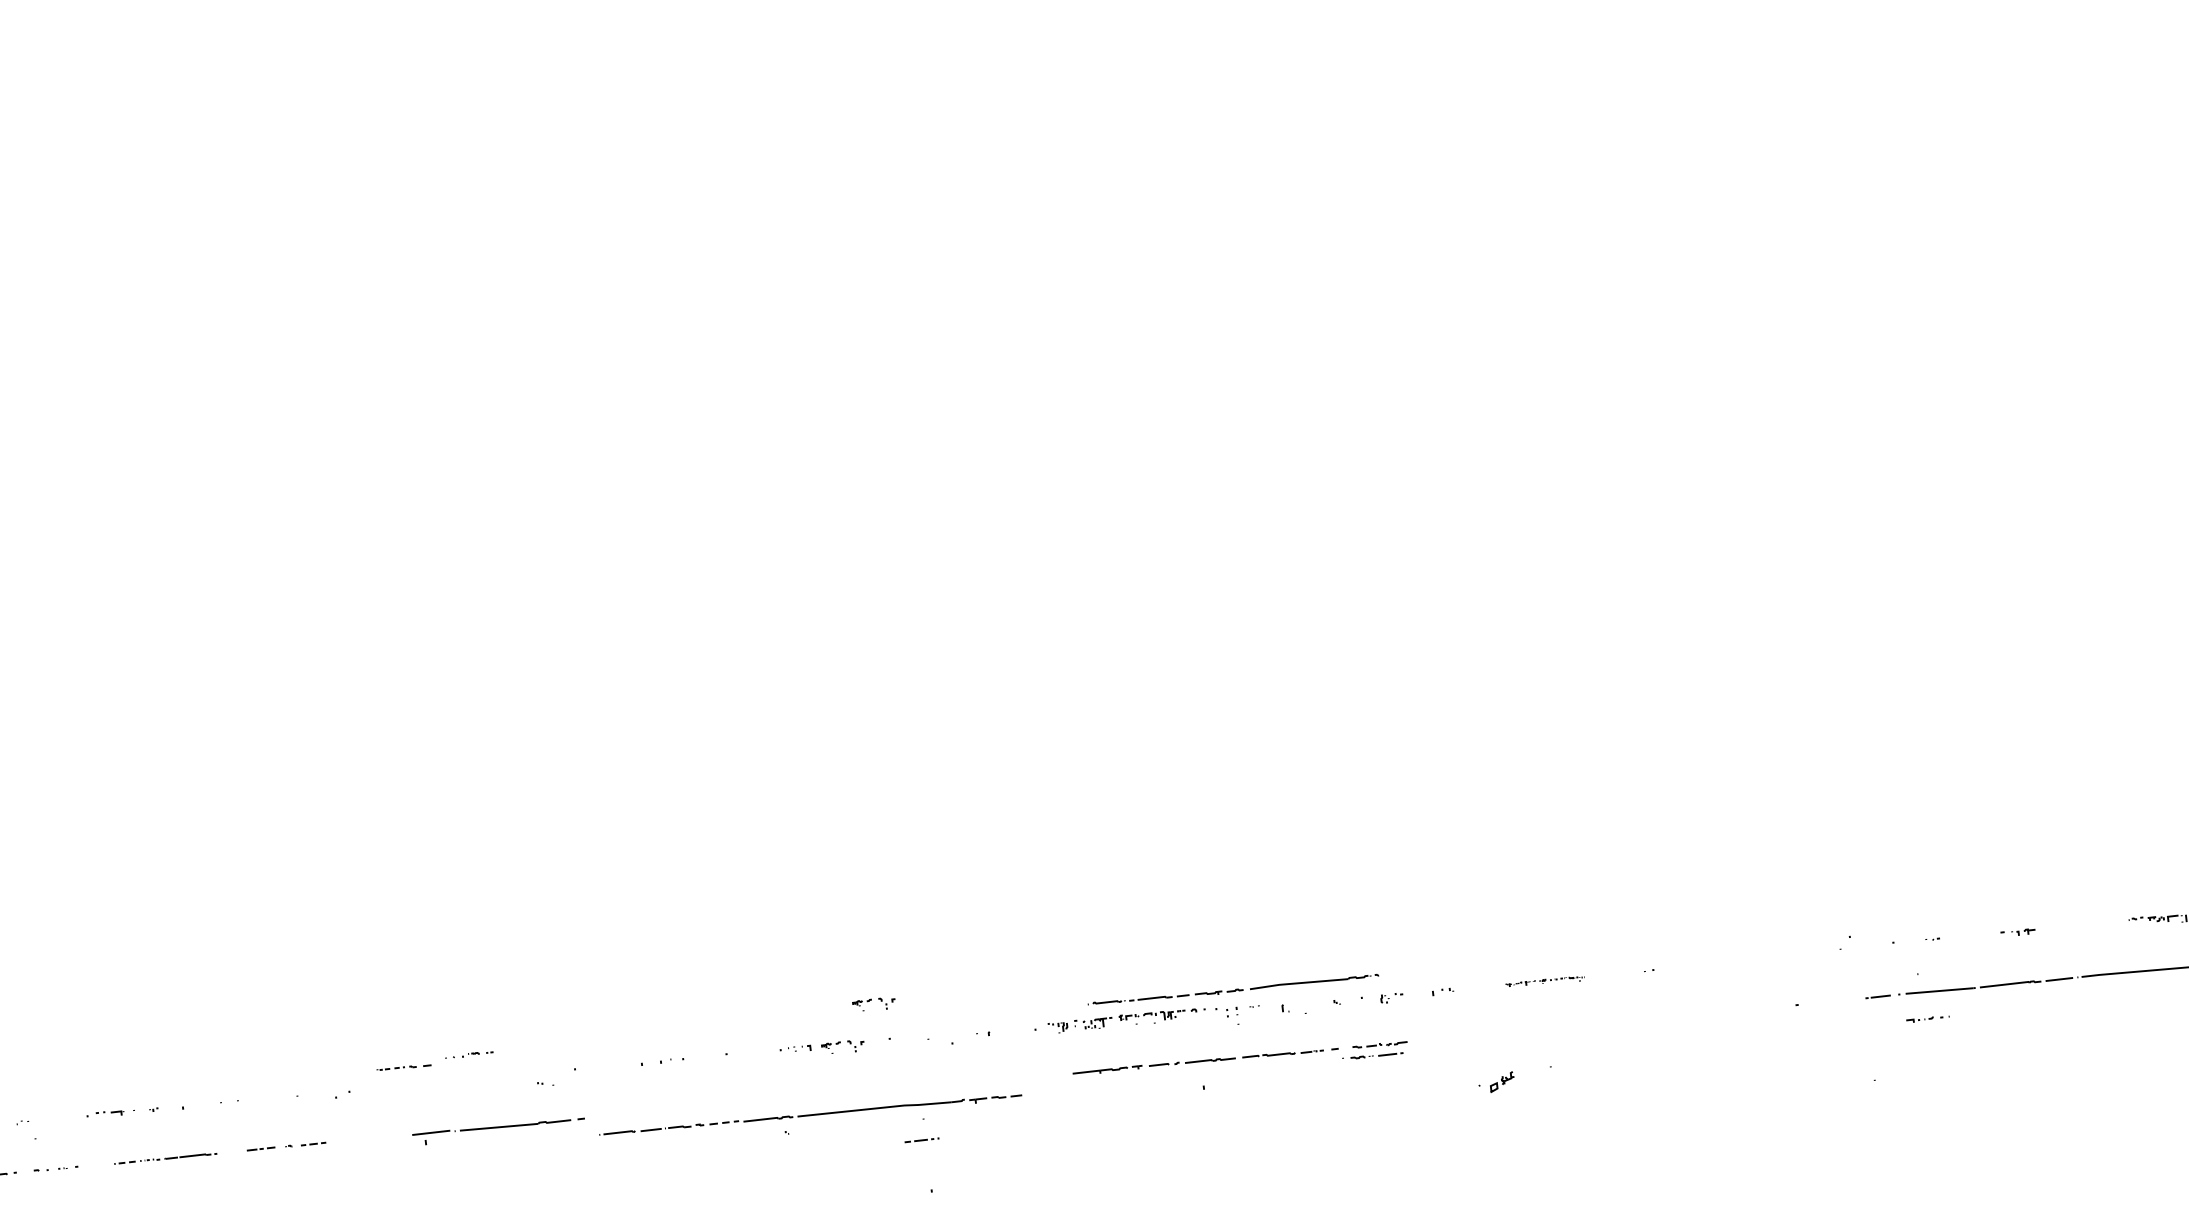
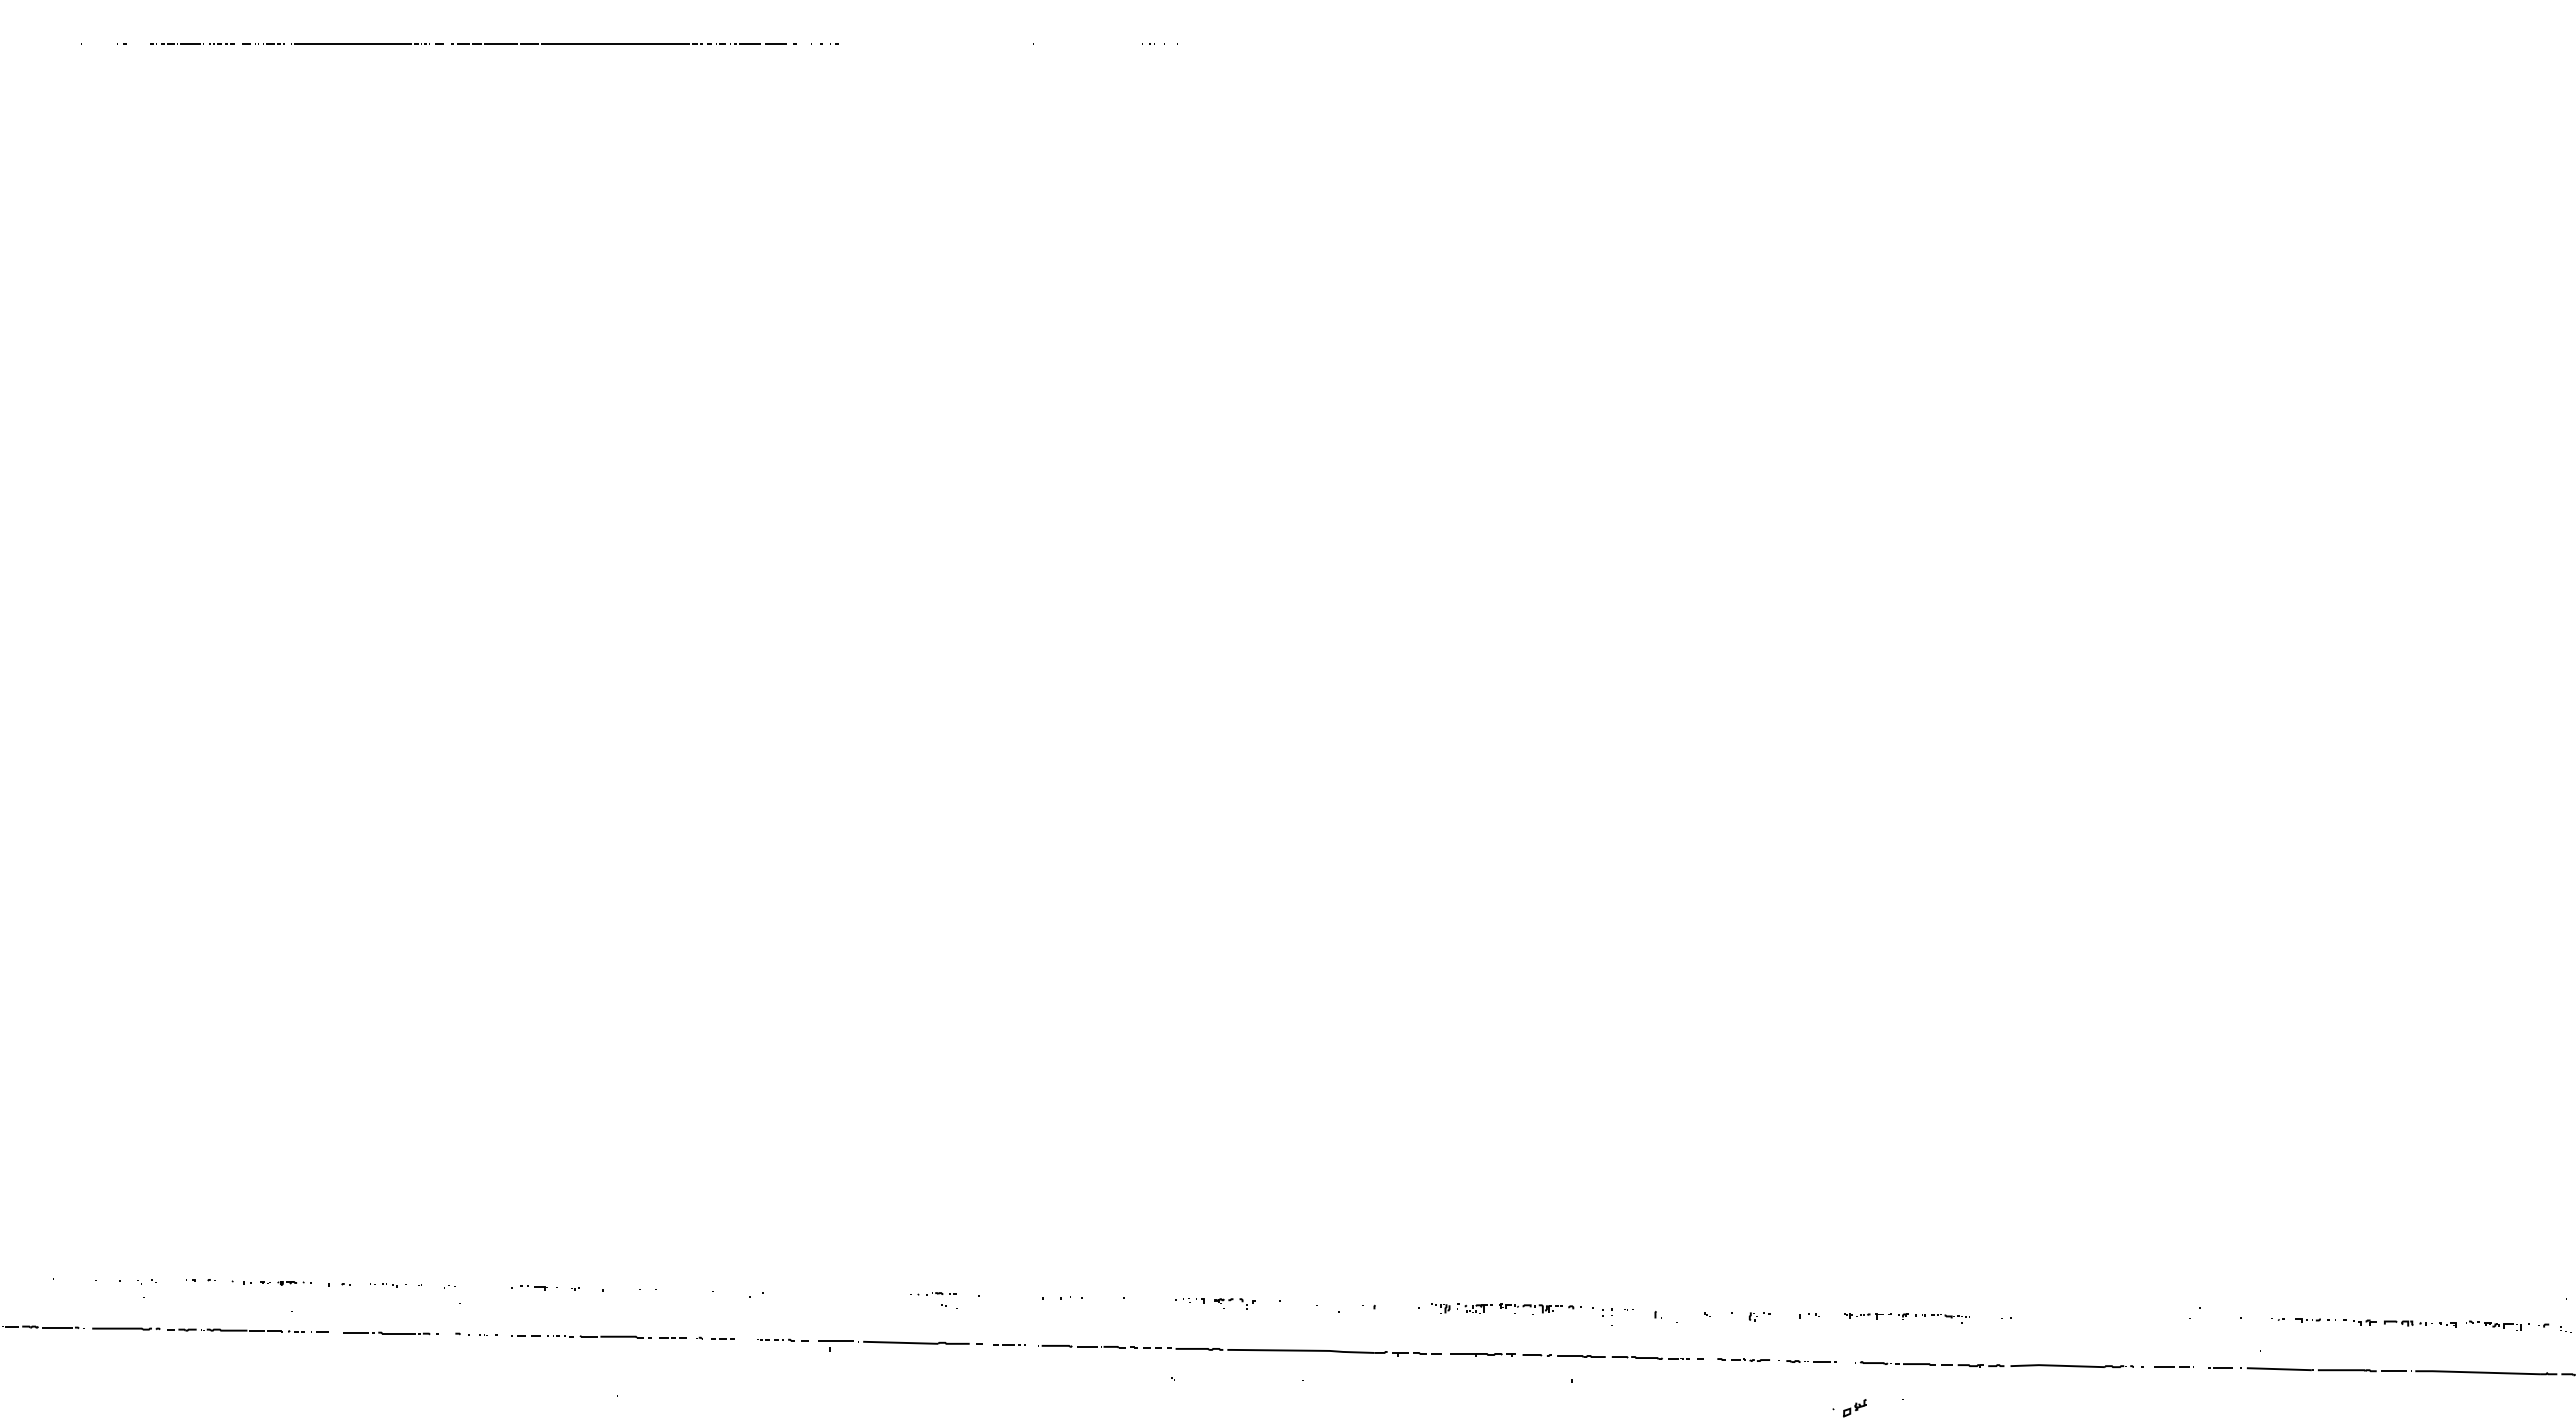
part: (2081, 926) -> (2420, 1323), added
part: (1544, 982) -> (1906, 1318), size x1.67
part: (1233, 989) -> (1994, 1364), moved
line: (1828, 1000) -> (2173, 1366), added
part: (873, 1004) -> (1268, 1266), removed
part: (1928, 1019) -> (2315, 1320), moved
part: (469, 1054) -> (933, 1293), moved
part: (1372, 1055) -> (1807, 1361), moved
part: (403, 1067) -> (782, 1339), moved
part: (810, 1115) -> (1239, 1350), moved
line: (921, 1140) -> (1009, 1344), moved
part: (165, 1158) -> (581, 1336), size x1.43

